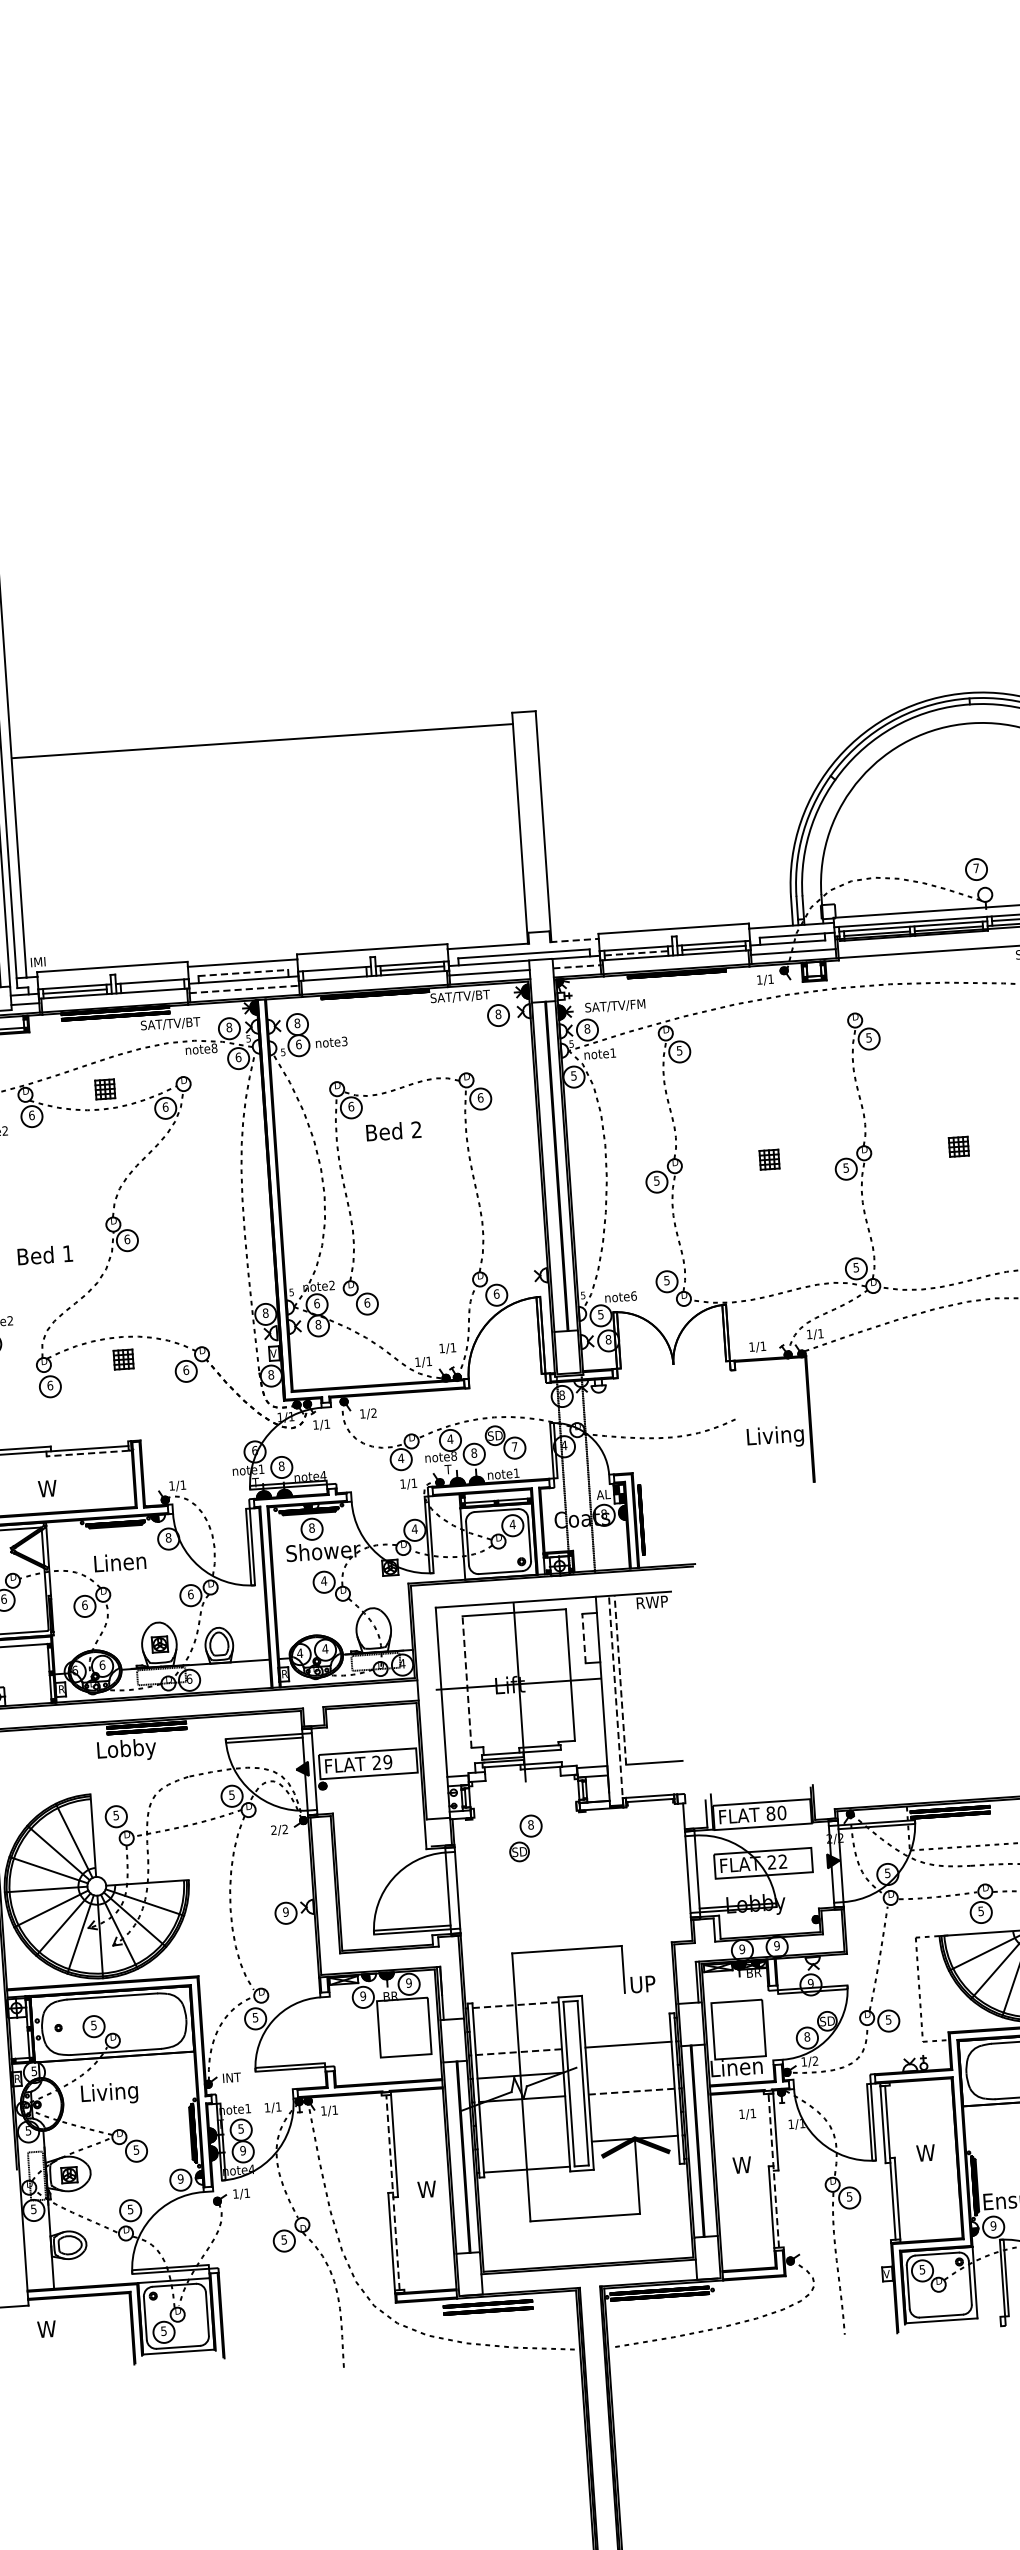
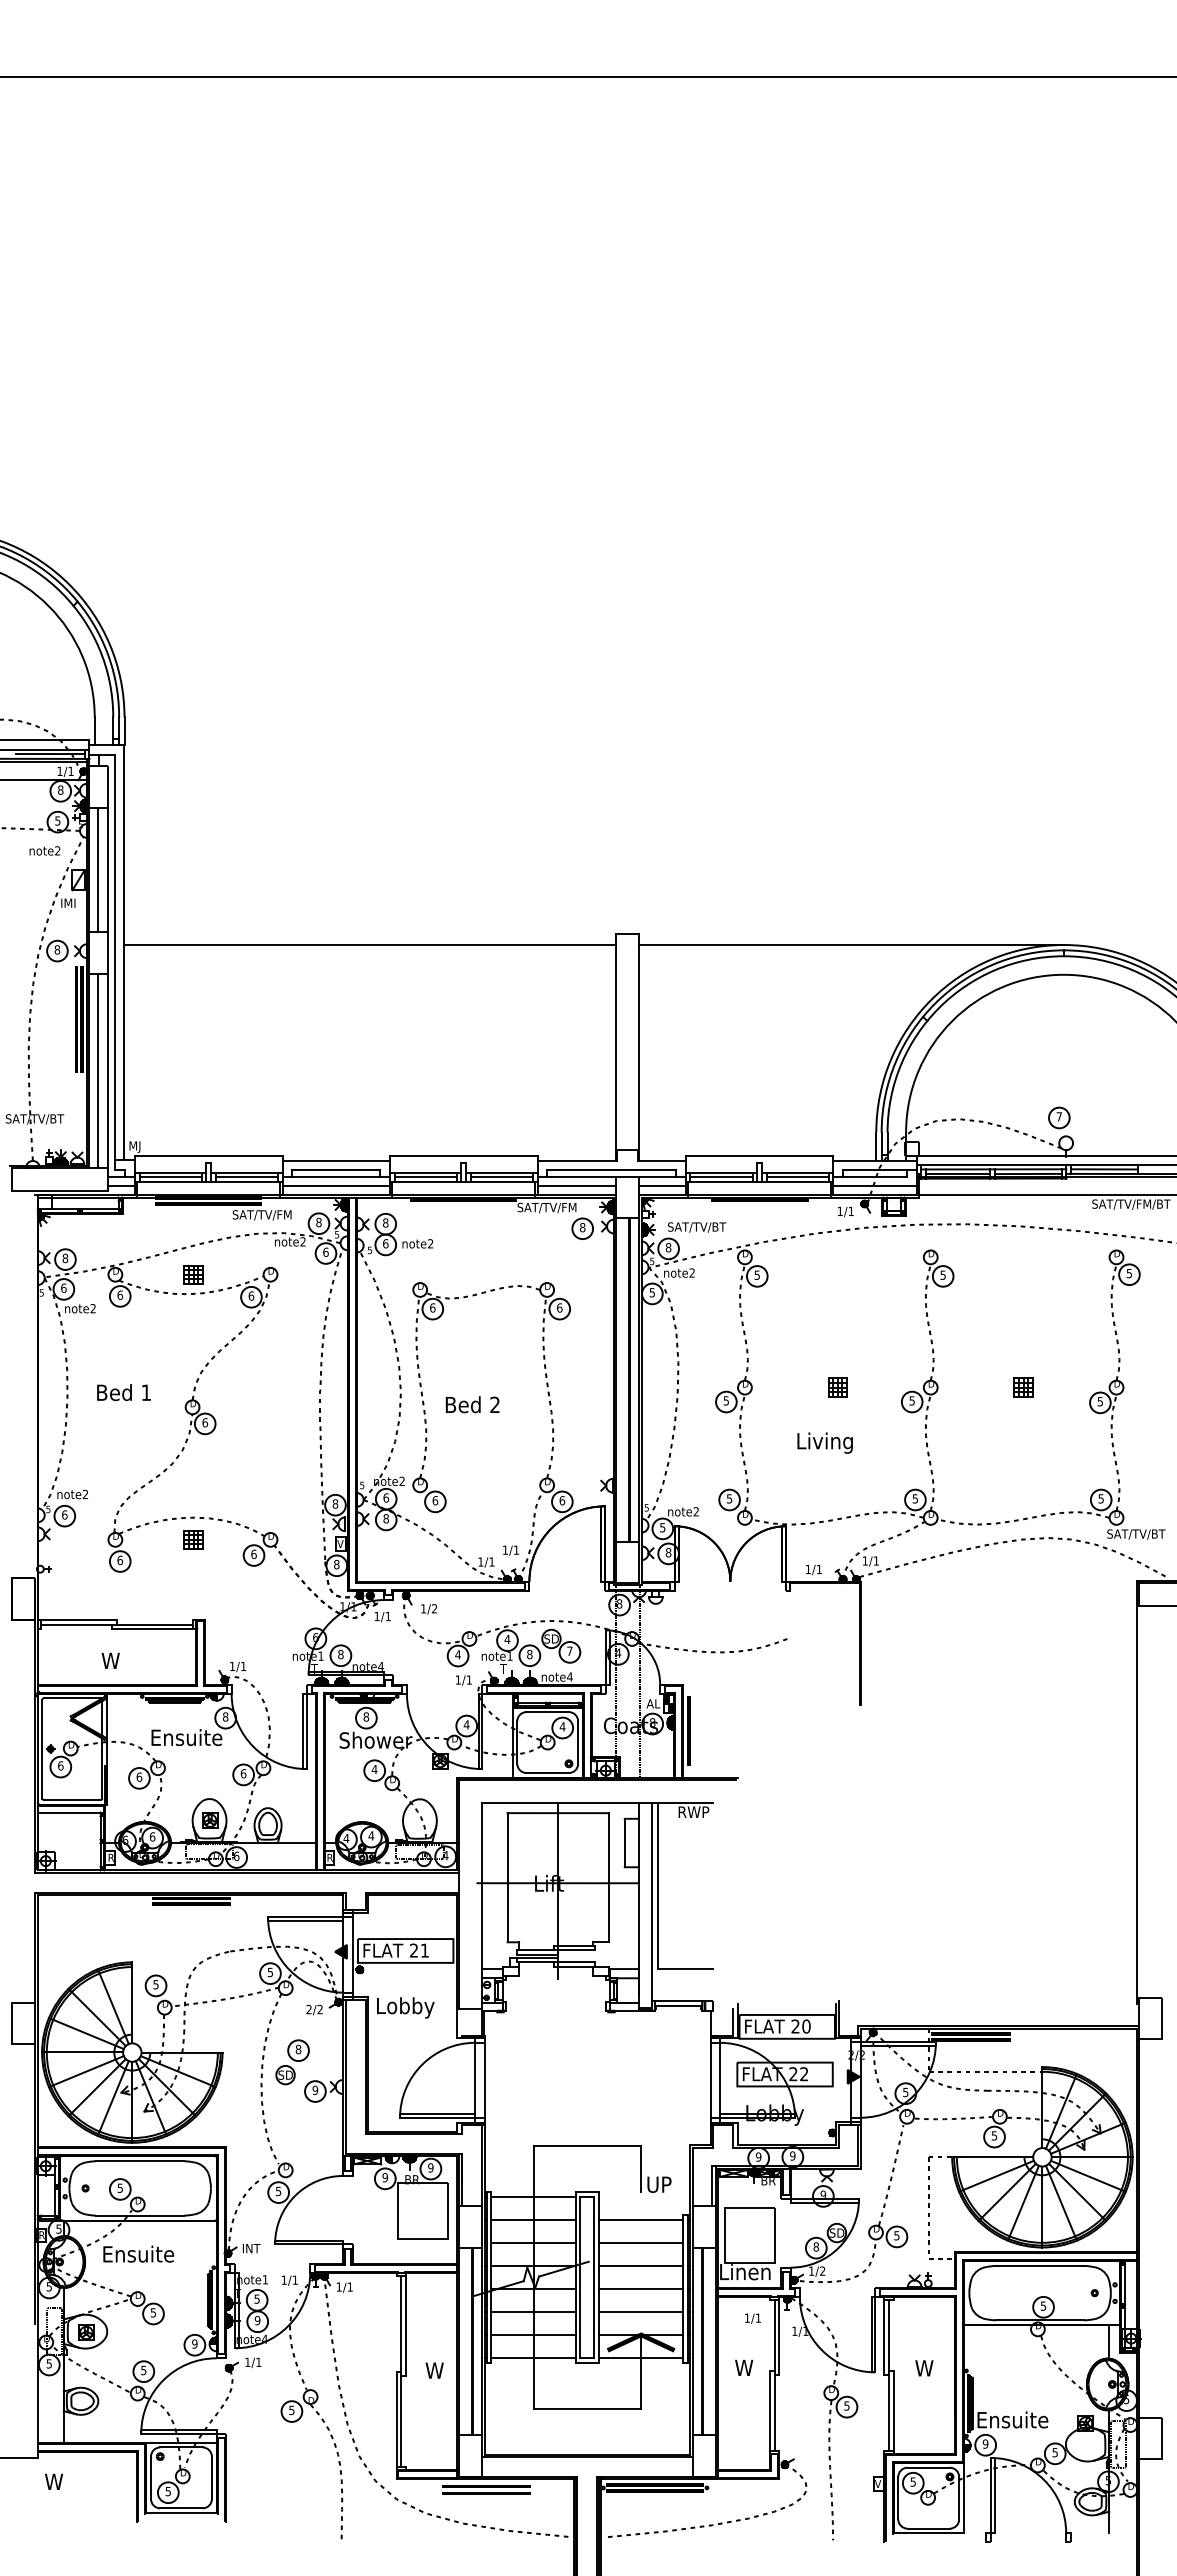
line: (752, 708) -> (851, 945), added
line: (574, 940) -> (661, 1160), dashed -> solid
line: (637, 953) -> (722, 1177), dashed -> solid
text: (38, 962) -> (136, 1146), IMI -> MJ
line: (577, 966) -> (663, 1186), dashed -> solid
line: (243, 973) -> (336, 1170), dashed -> solid
line: (334, 974) -> (425, 1177), added
line: (152, 986) -> (246, 1177), added
line: (244, 989) -> (336, 1186), dashed -> solid
text: (483, 994) -> (569, 1207), SAT/TV/BT -> SAT/TV/FM
text: (637, 1003) -> (719, 1226), SAT/TV/FM -> SAT/TV/BT
text: (193, 1021) -> (284, 1214), SAT/TV/BT -> SAT/TV/FM
text: (344, 1042) -> (430, 1244), note3 -> note2
text: (213, 1047) -> (302, 1241), note8 -> note2
text: (612, 1052) -> (691, 1272), note1 -> note2
text: (393, 1130) -> (472, 1404), moved
text: (44, 1255) -> (123, 1392), moved
text: (634, 1295) -> (696, 1511), note6 -> note2
text: (774, 1436) -> (824, 1442), moved
line: (86, 1453) -> (151, 1629), dashed -> solid
text: (453, 1455) -> (509, 1655), note8 -> note1
text: (516, 1472) -> (569, 1676), note1 -> note4
text: (131, 1561) -> (187, 1737), Linen -> Ensuite
line: (583, 1638) -> (624, 1842), dashed -> solid
line: (620, 1679) -> (657, 1885), dashed -> solid
line: (466, 1681) -> (507, 1877), dashed -> solid
line: (615, 1700) -> (651, 1905), dashed -> solid
text: (126, 1750) -> (405, 2007), moved
text: (387, 1762) -> (424, 1950), 29 -> 21
text: (770, 1813) -> (795, 2026), 80 -> 20
part: (525, 1838) -> (292, 2062), moved
line: (516, 2005) -> (534, 2196), dashed -> solid
line: (626, 2021) -> (640, 2219), added
line: (517, 2028) -> (533, 2219), added
line: (519, 2051) -> (534, 2242), dashed -> solid
line: (629, 2068) -> (640, 2265), added
line: (632, 2091) -> (641, 2288), dashed -> solid
text: (118, 2092) -> (139, 2255), Living -> Ensuite
line: (632, 2114) -> (640, 2311), added
line: (523, 2122) -> (533, 2311), added
line: (525, 2145) -> (533, 2334), added
line: (635, 2161) -> (640, 2357), added
line: (773, 2169) -> (774, 2374), dashed -> solid
line: (393, 2192) -> (401, 2371), dashed -> solid

